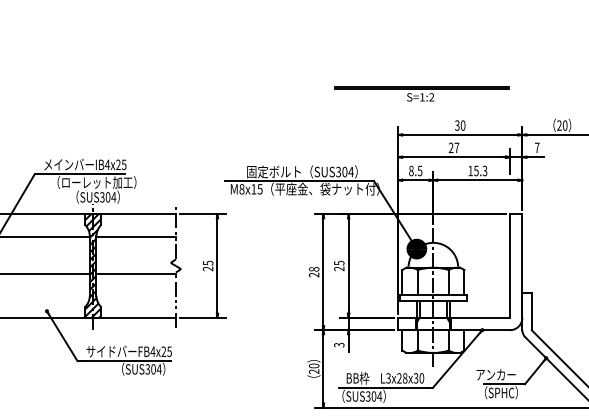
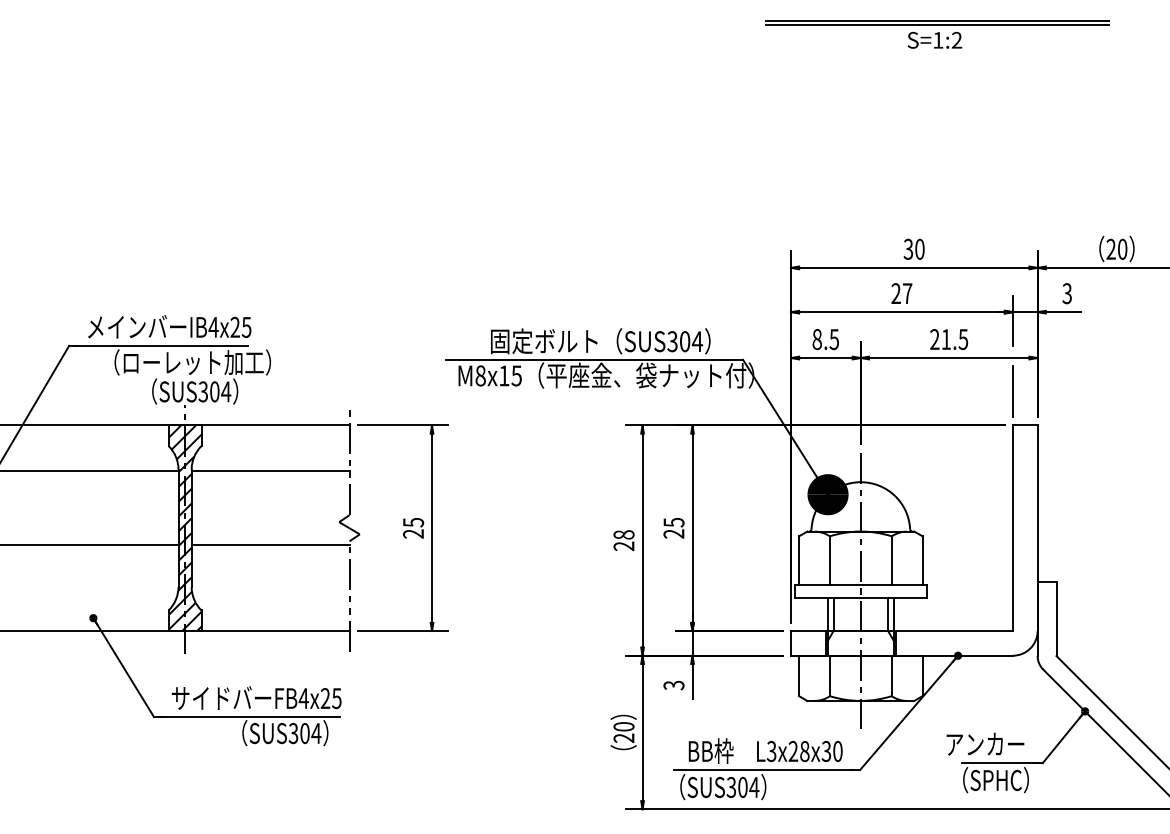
part: (421, 93) -> (936, 32), moved
text: (537, 147) -> (1067, 292), 7 -> 3
text: (477, 170) -> (948, 338), 15.3 -> 21.5
line: (509, 197) -> (1012, 392), added

